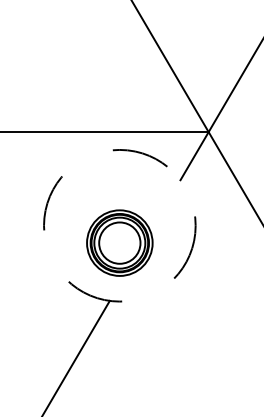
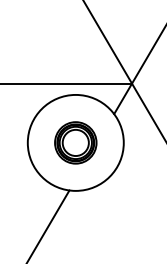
circle: (119, 225) -> (75, 142), dashed -> solid
part: (119, 242) -> (75, 142), moved

